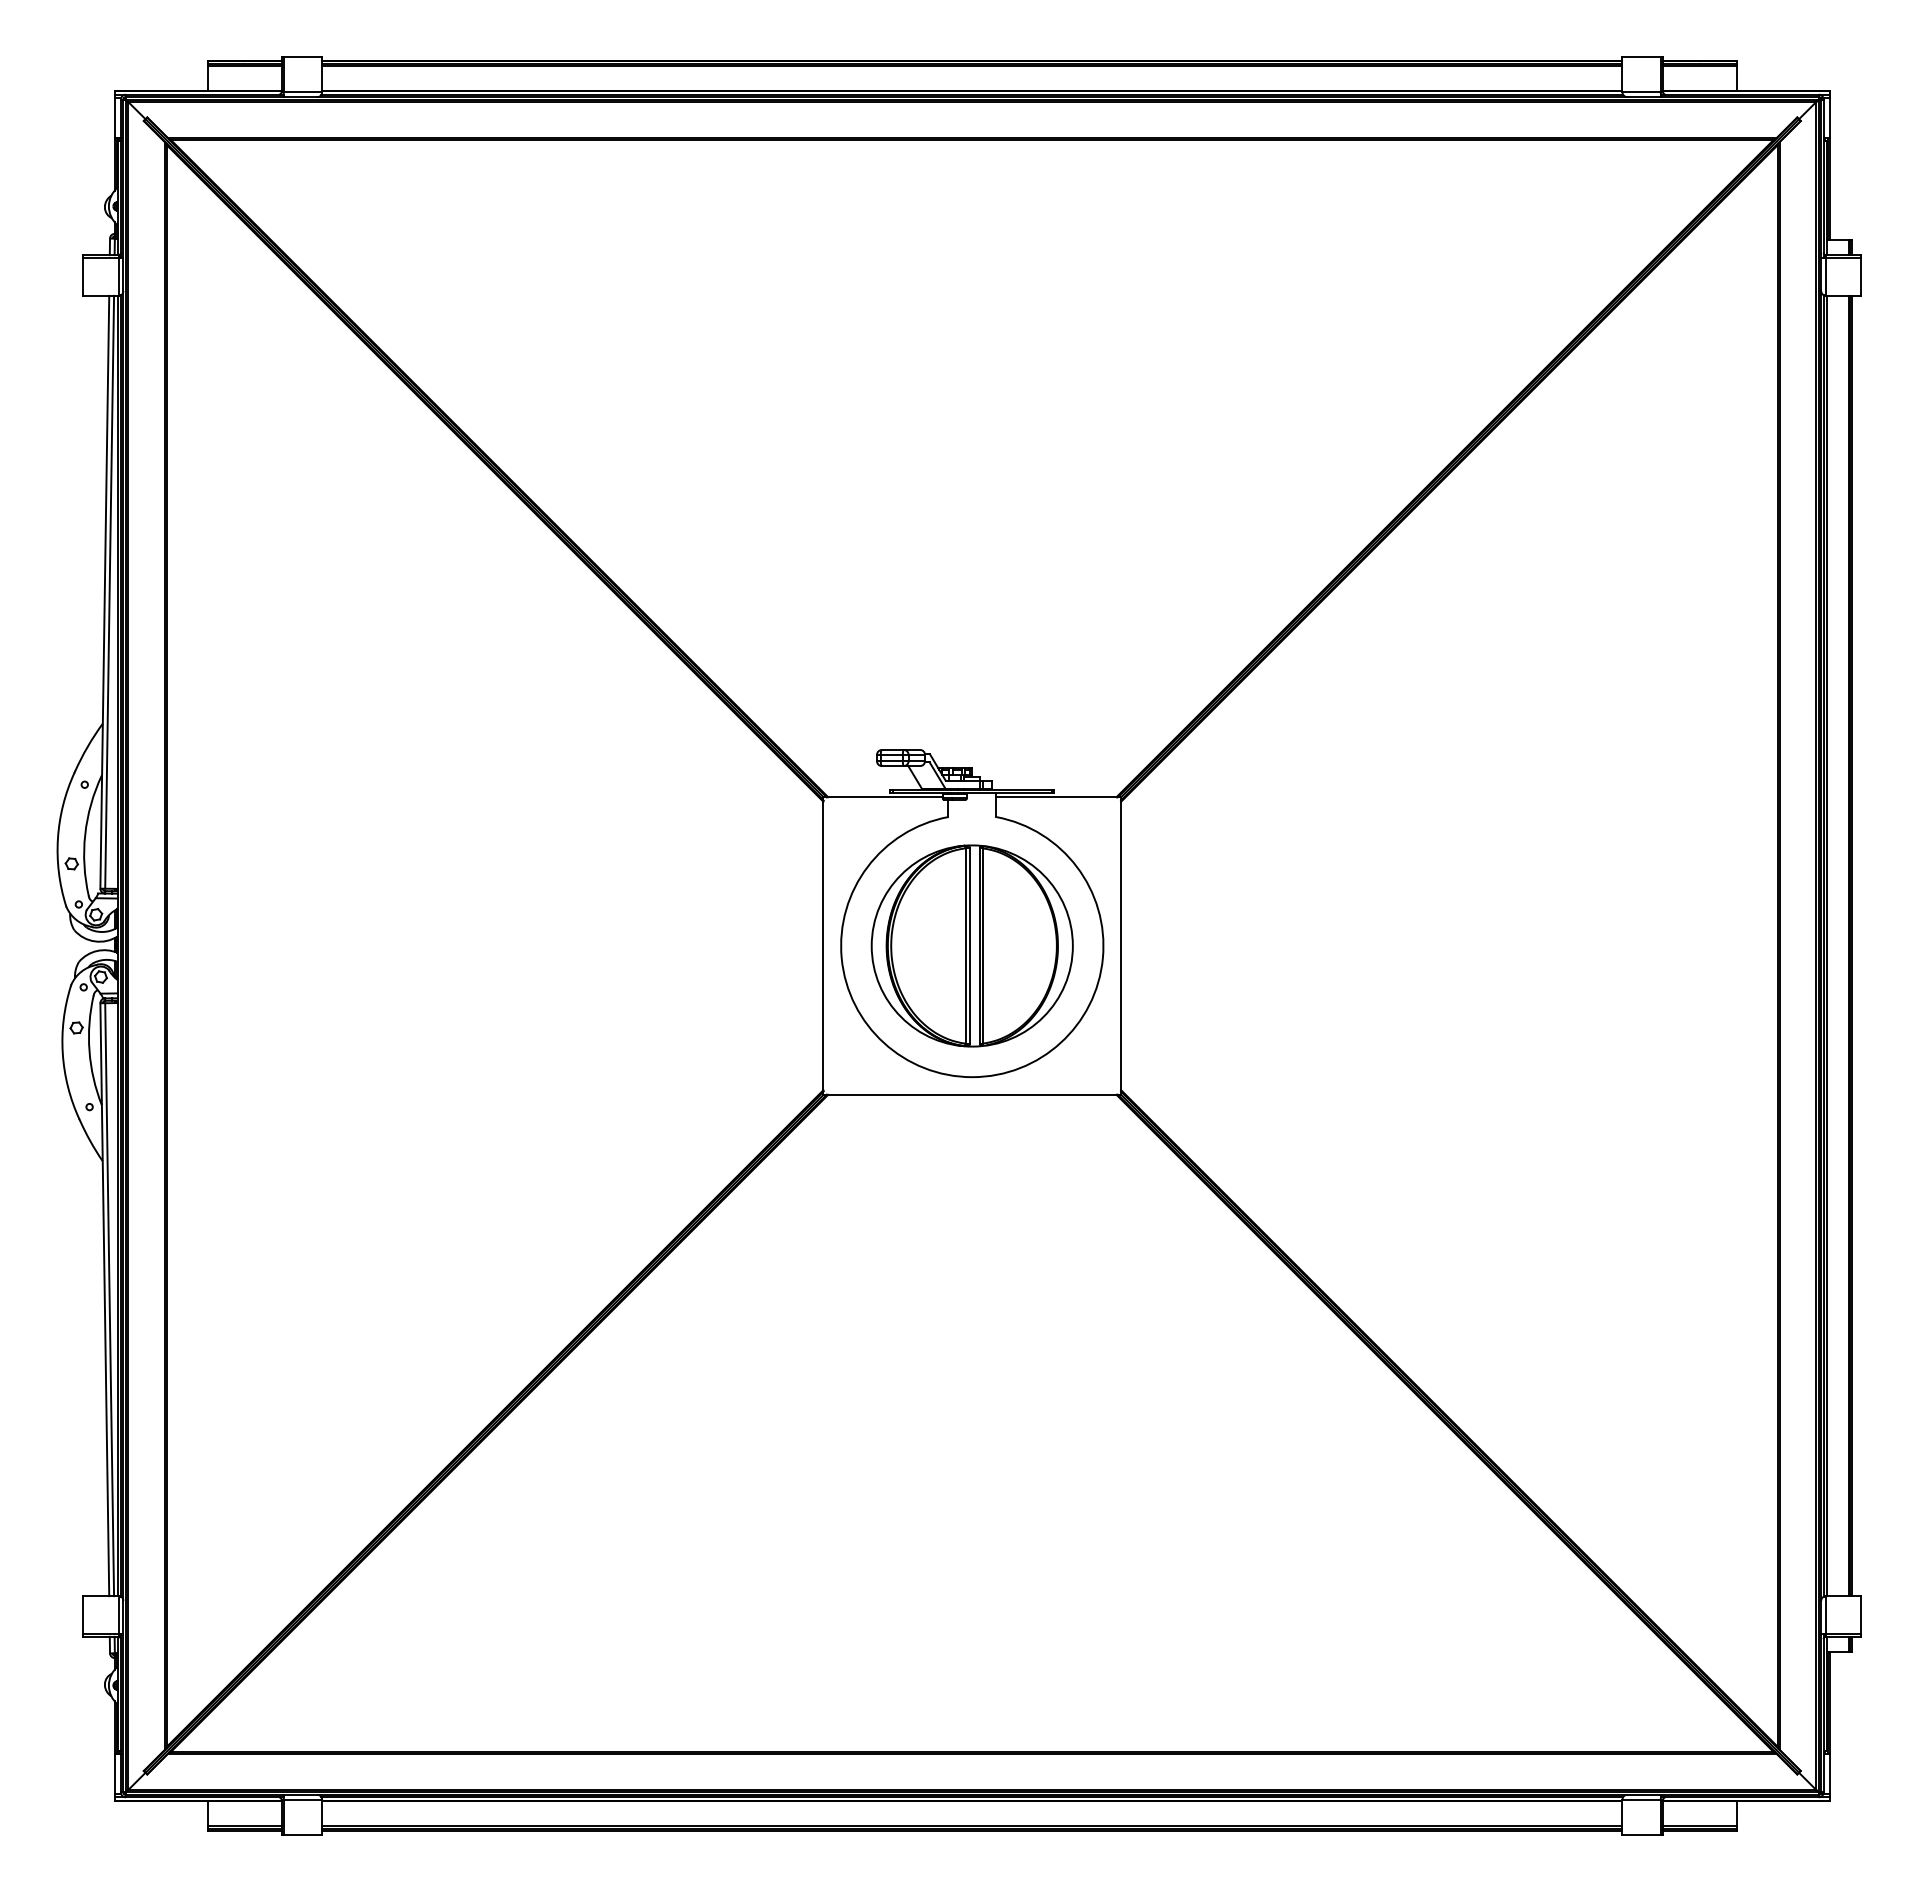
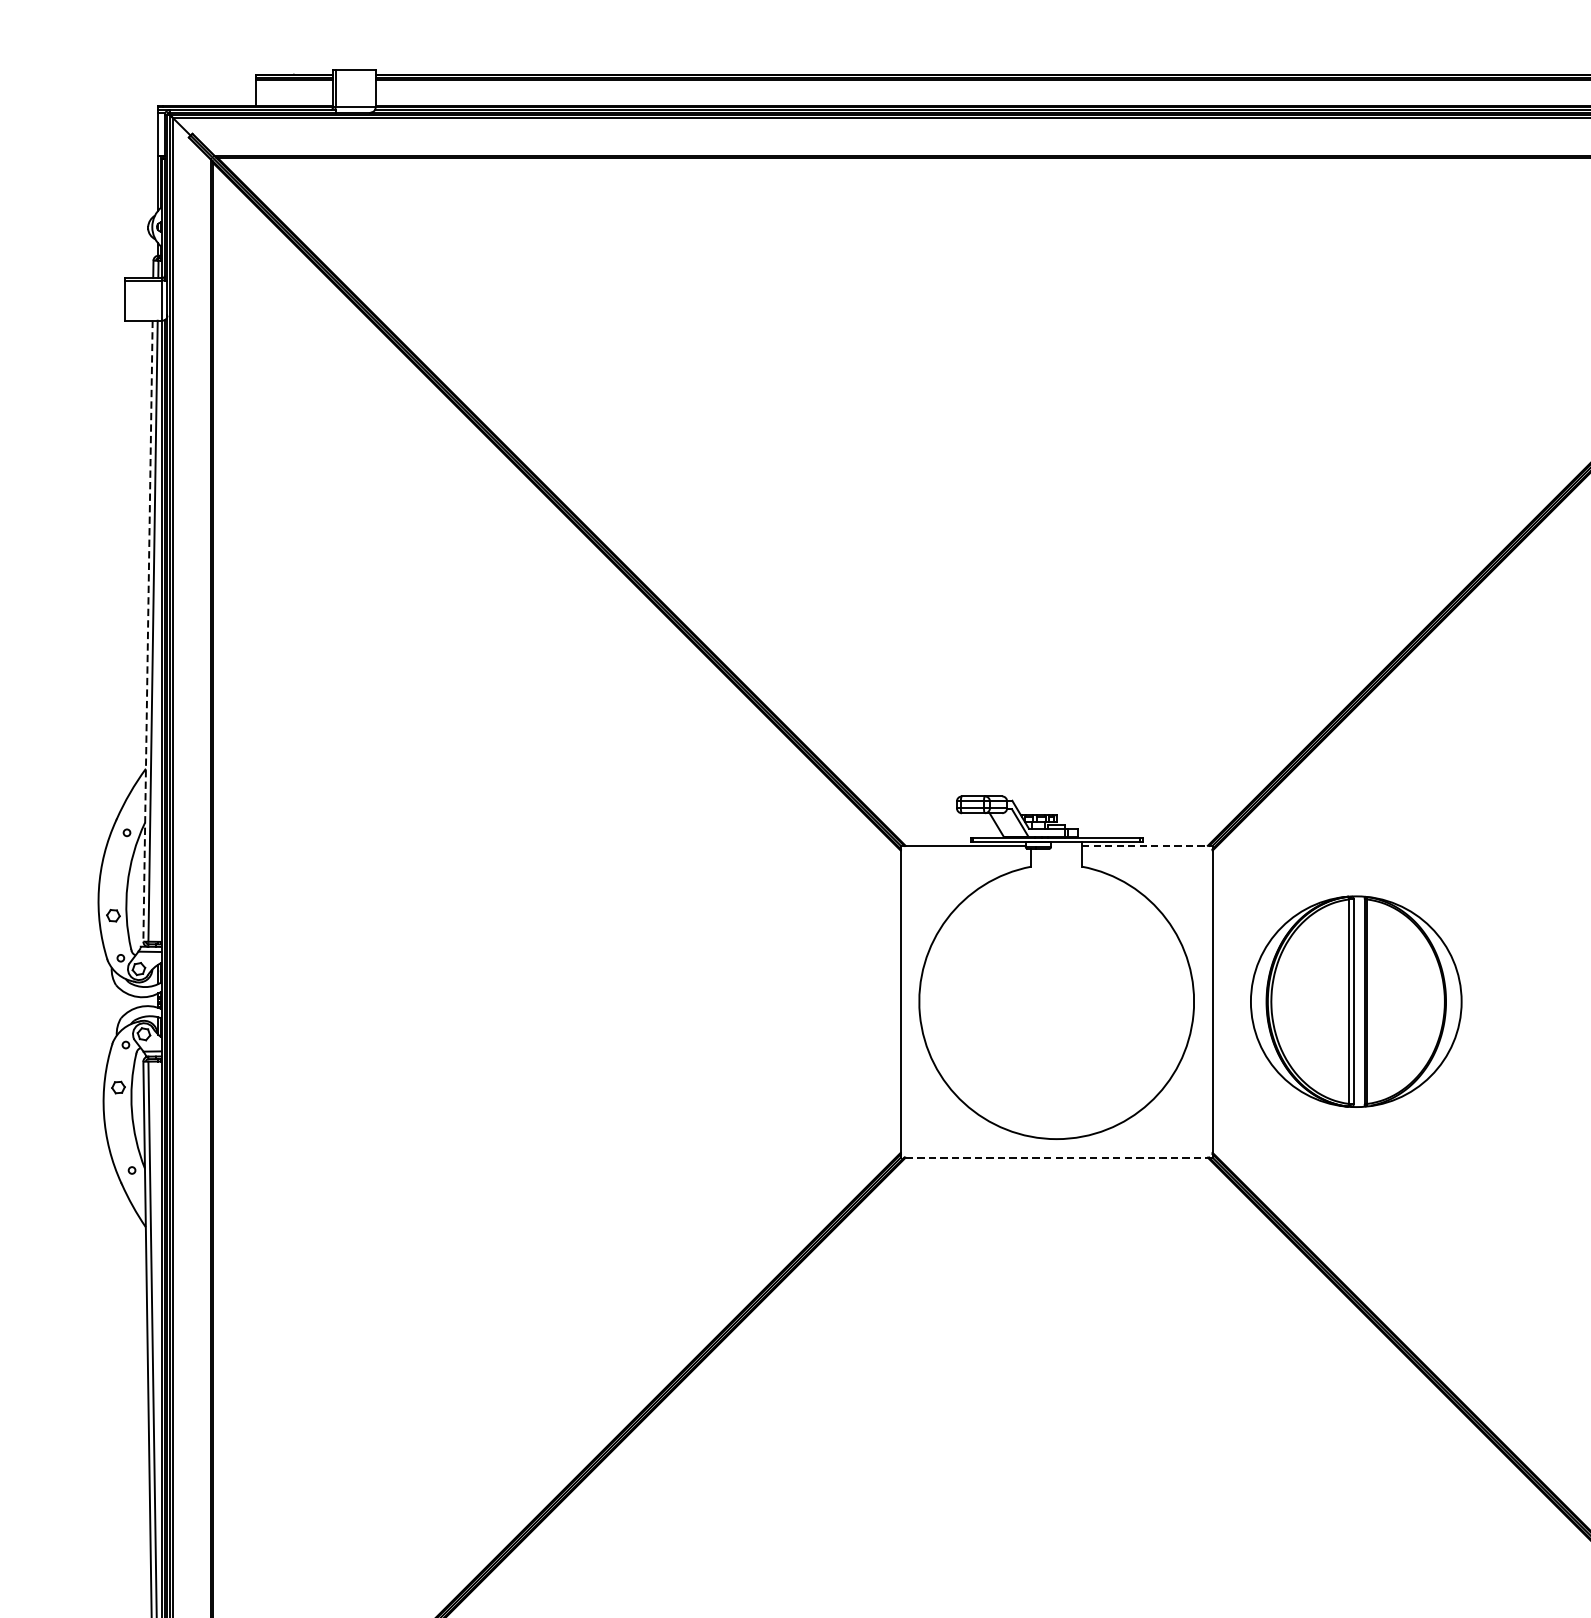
line: (104, 592) -> (147, 631), solid -> dashed
line: (1059, 797) -> (1148, 846), solid -> dashed
part: (971, 945) -> (1355, 1001), moved
line: (972, 1094) -> (1056, 1157), solid -> dashed

